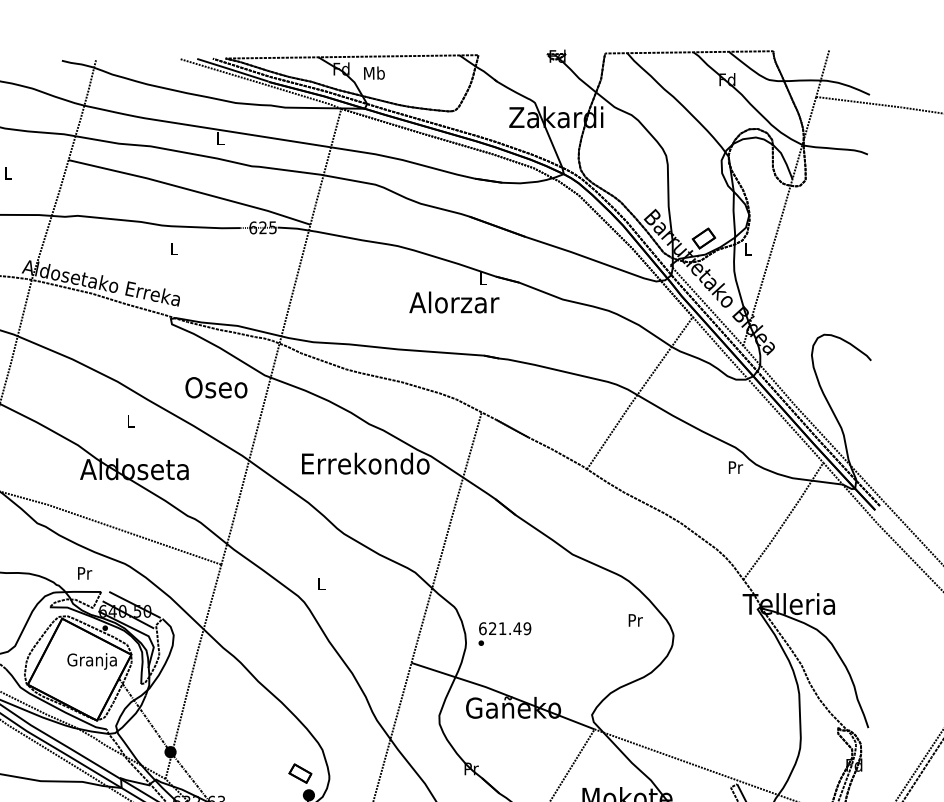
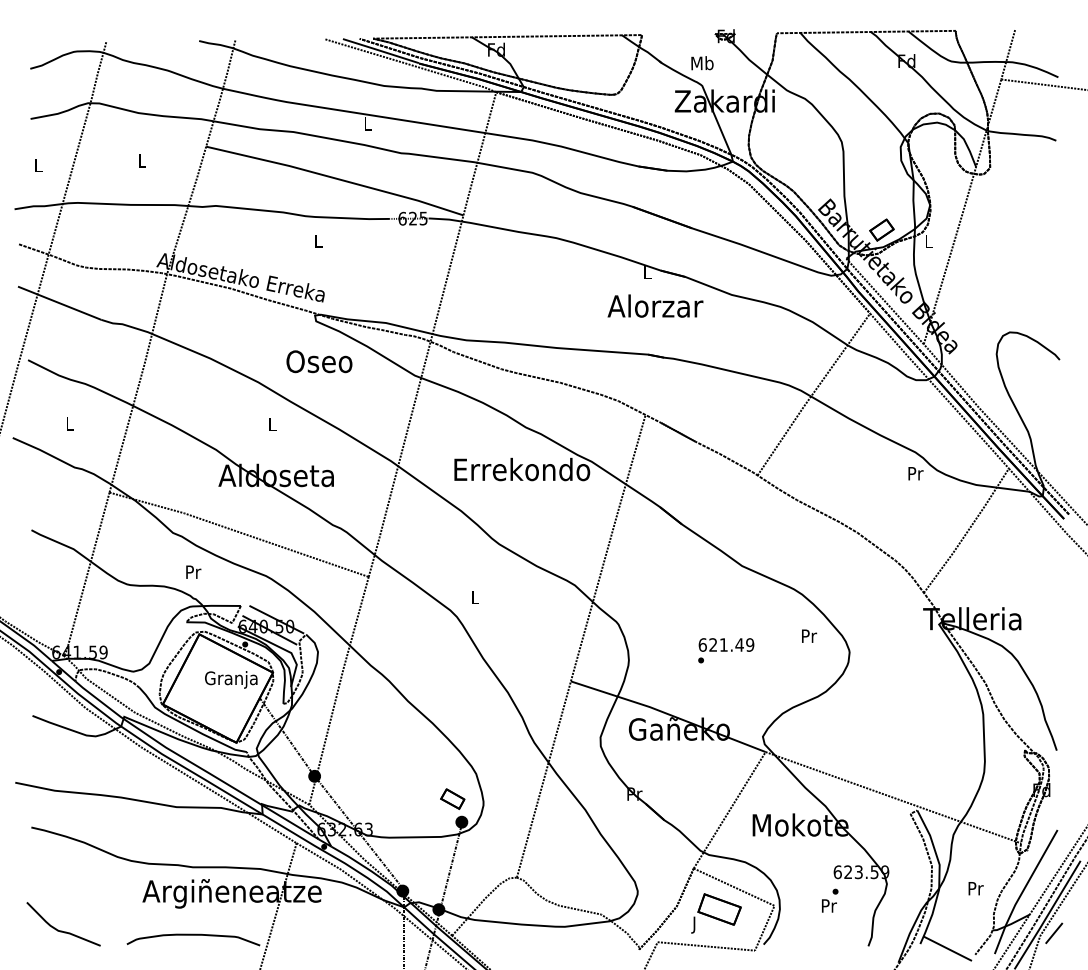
text: (374, 73) -> (702, 63), moved
text: (454, 301) -> (655, 305), moved
text: (216, 387) -> (319, 361), moved
text: (84, 572) -> (193, 571), moved
text: (505, 633) -> (726, 650), moved

